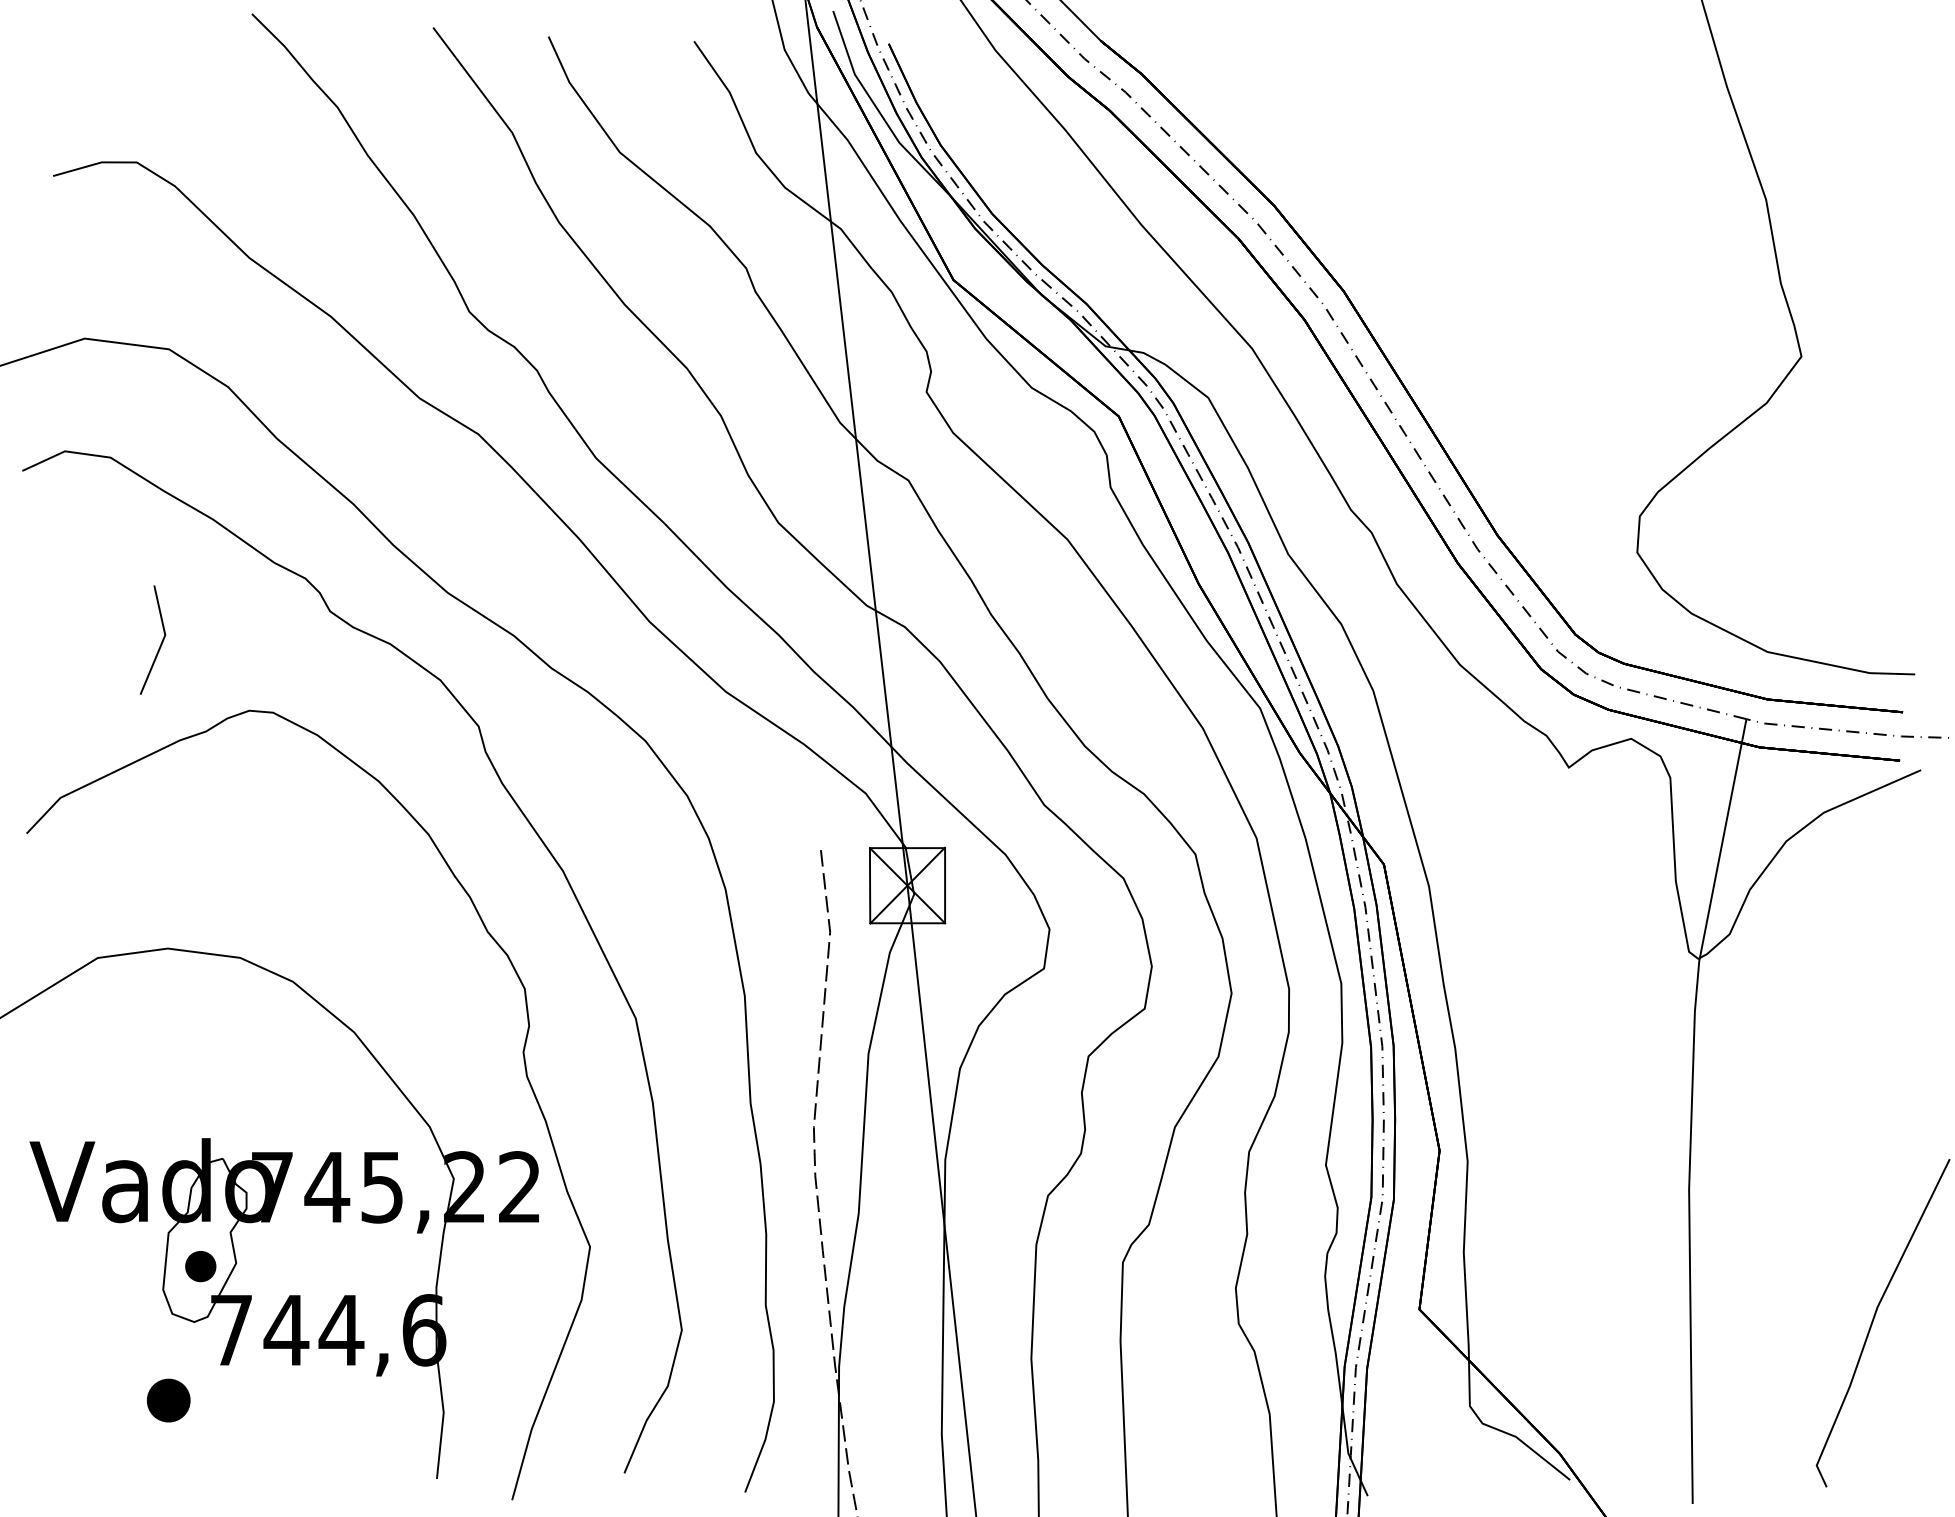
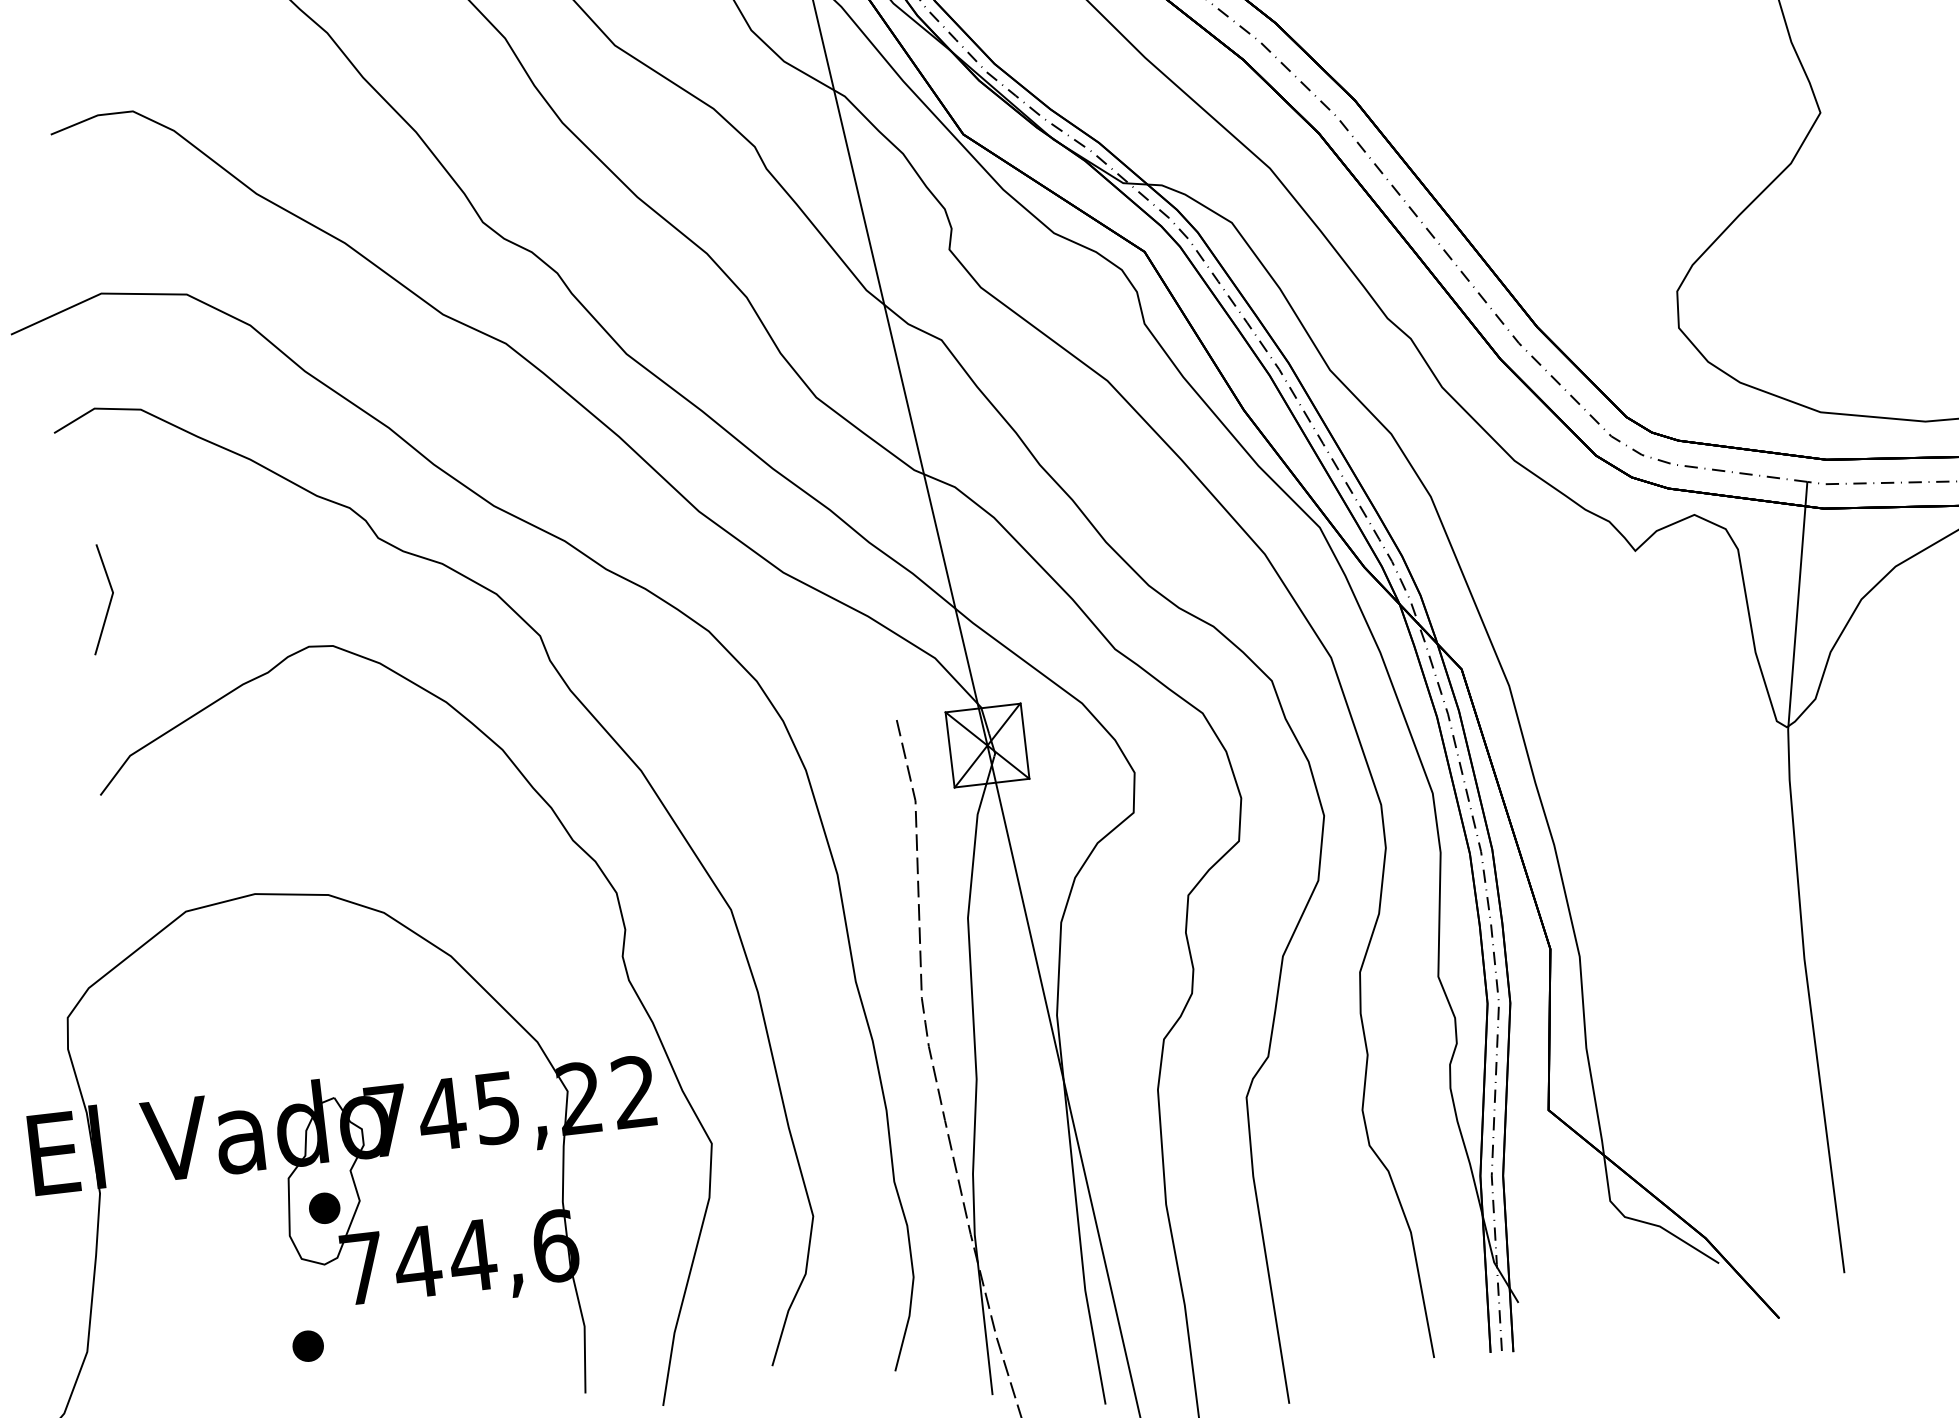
line: (160, 643) -> (109, 601), moved
part: (168, 1400) -> (307, 1346), size x0.71

